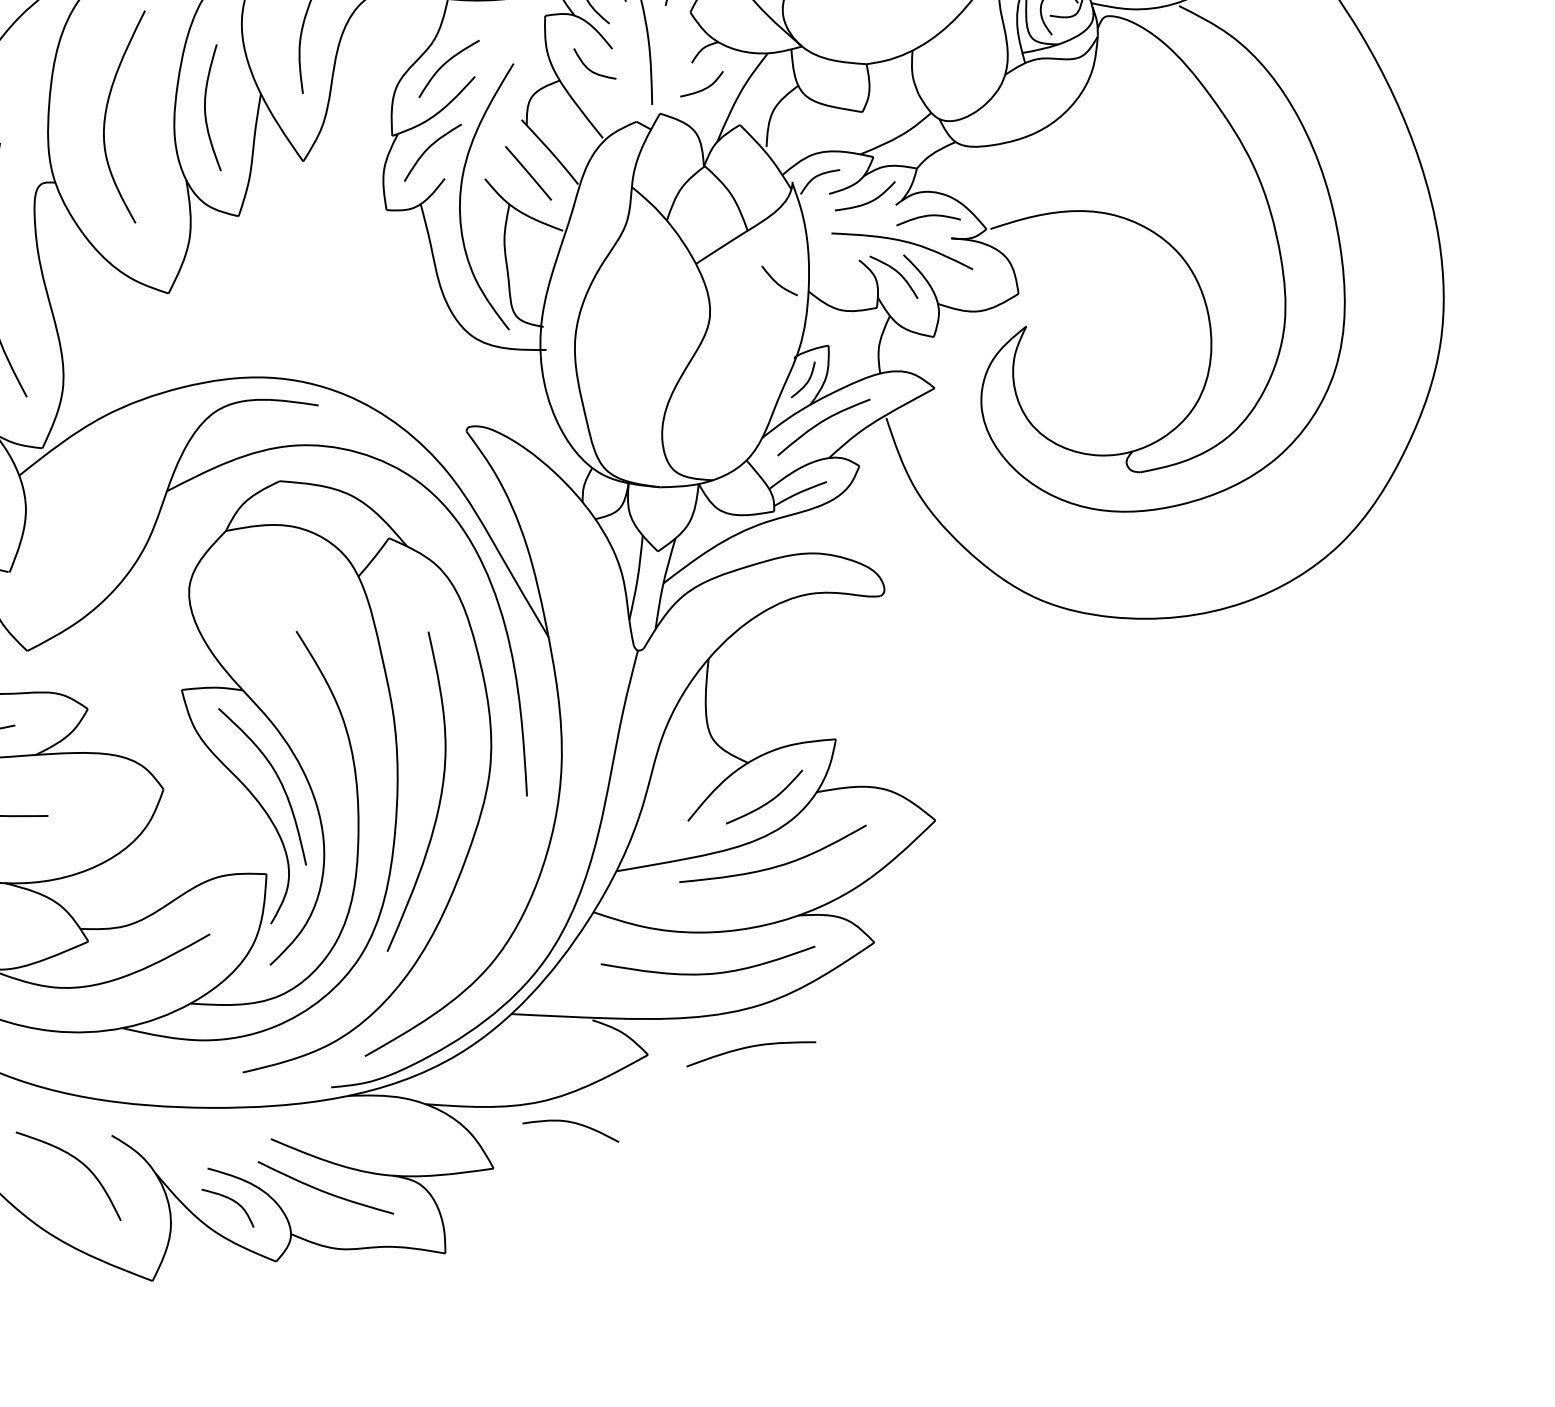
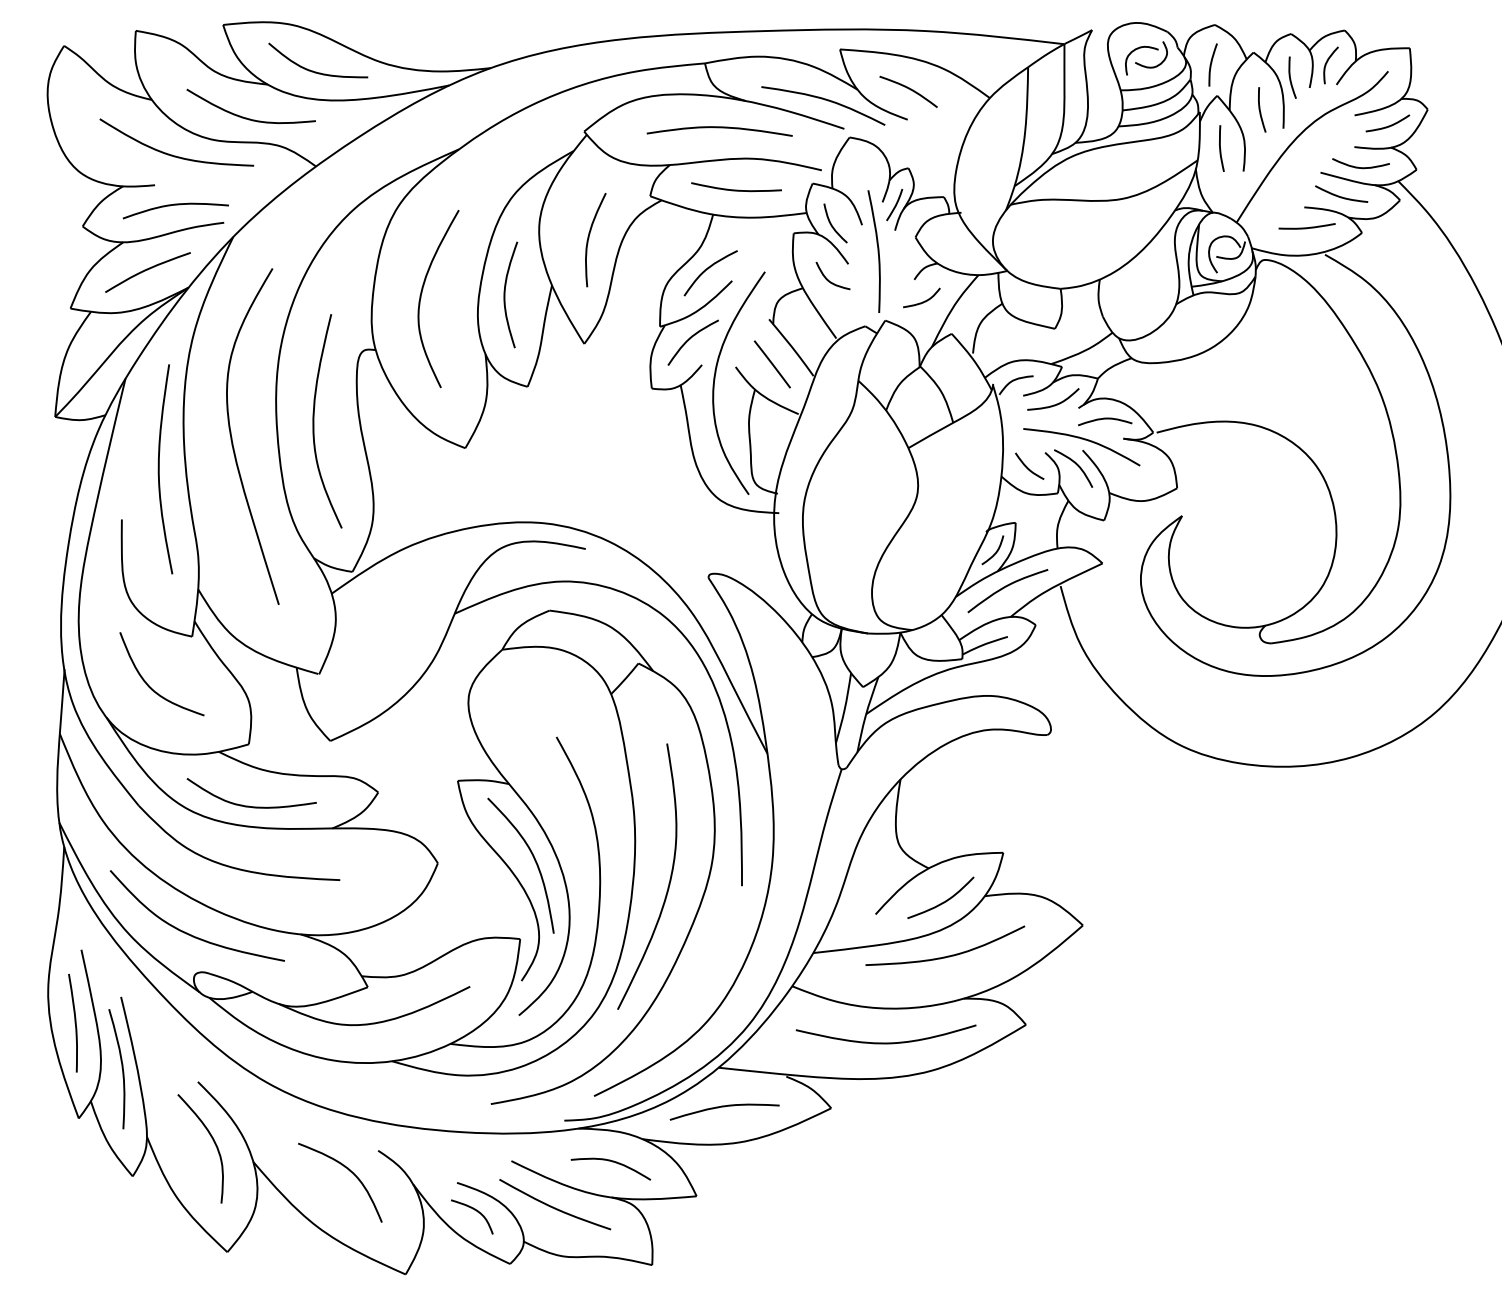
curve: (777, 281) -> (1027, 466), moved
curve: (750, 1048) -> (724, 1107), moved
curve: (572, 1123) -> (612, 1162), moved

